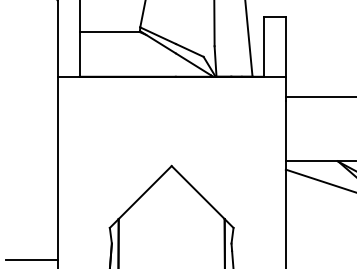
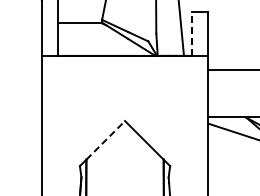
line: (264, 47) -> (192, 34), solid -> dashed
line: (146, 191) -> (106, 139), solid -> dashed
line: (31, 259) -> (22, 189), removed

